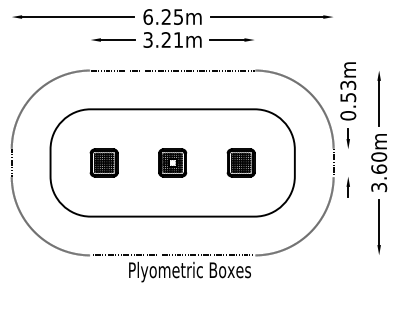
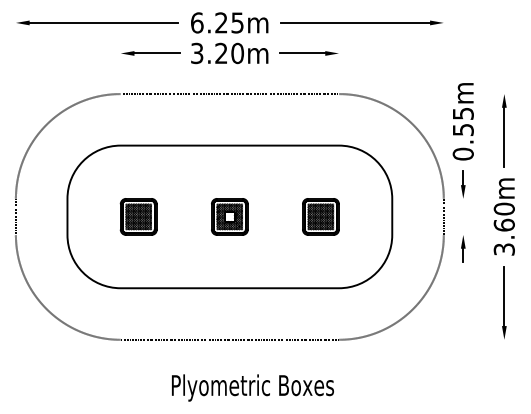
text: (178, 40) -> (237, 53), 3.21m -> 3.20m
text: (347, 85) -> (462, 113), 0.53m -> 0.55m
text: (189, 271) -> (252, 387), moved

